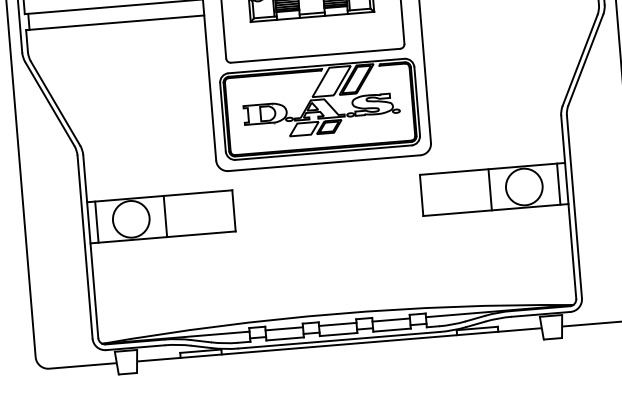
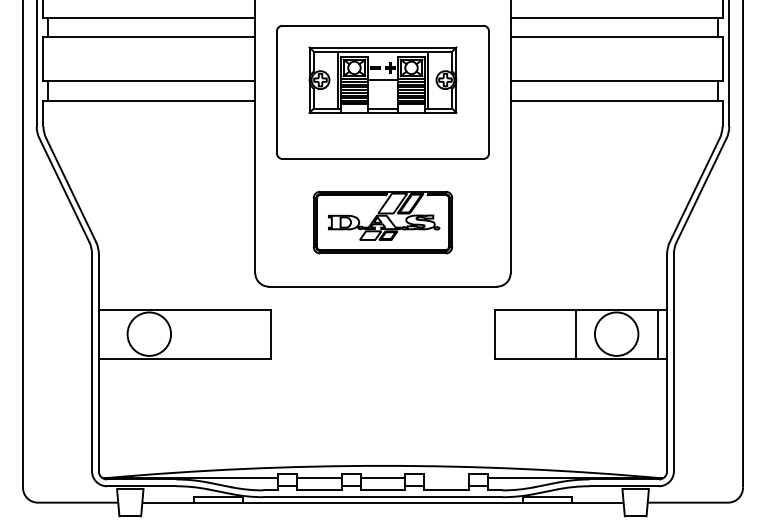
part: (319, 109) -> (382, 222), size x0.6
line: (165, 215) -> (189, 333), removed
line: (96, 221) -> (108, 333), removed
line: (391, 320) -> (446, 478), removed

